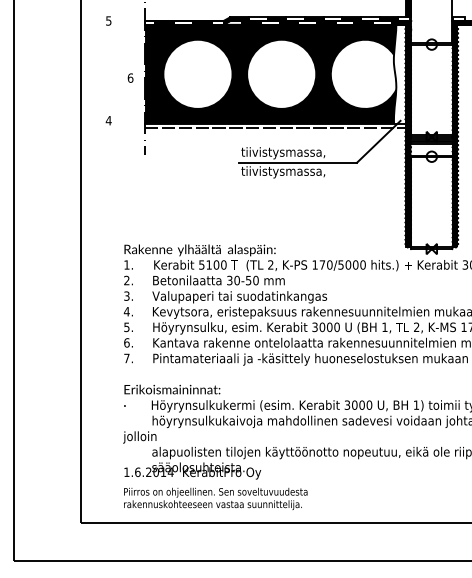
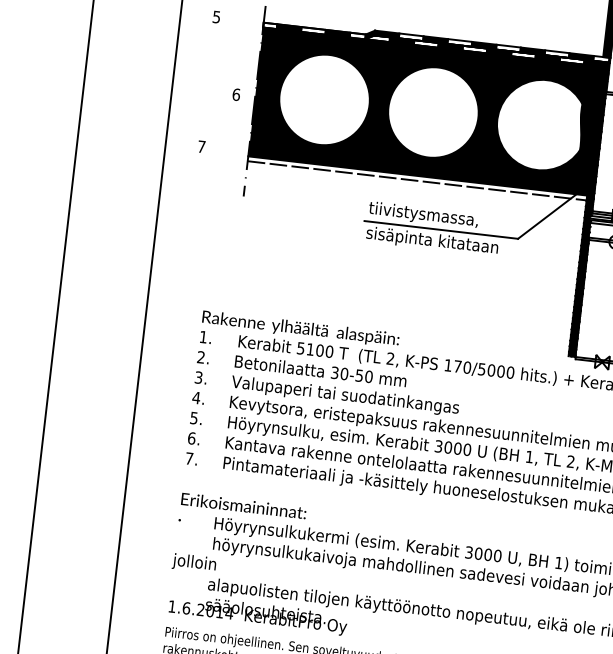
fill: (399, 73) -> (586, 129), added
text: (108, 120) -> (201, 146), 4 -> 7
text: (291, 172) -> (431, 241), tiivistysmassa, -> sisäpinta kitataan

